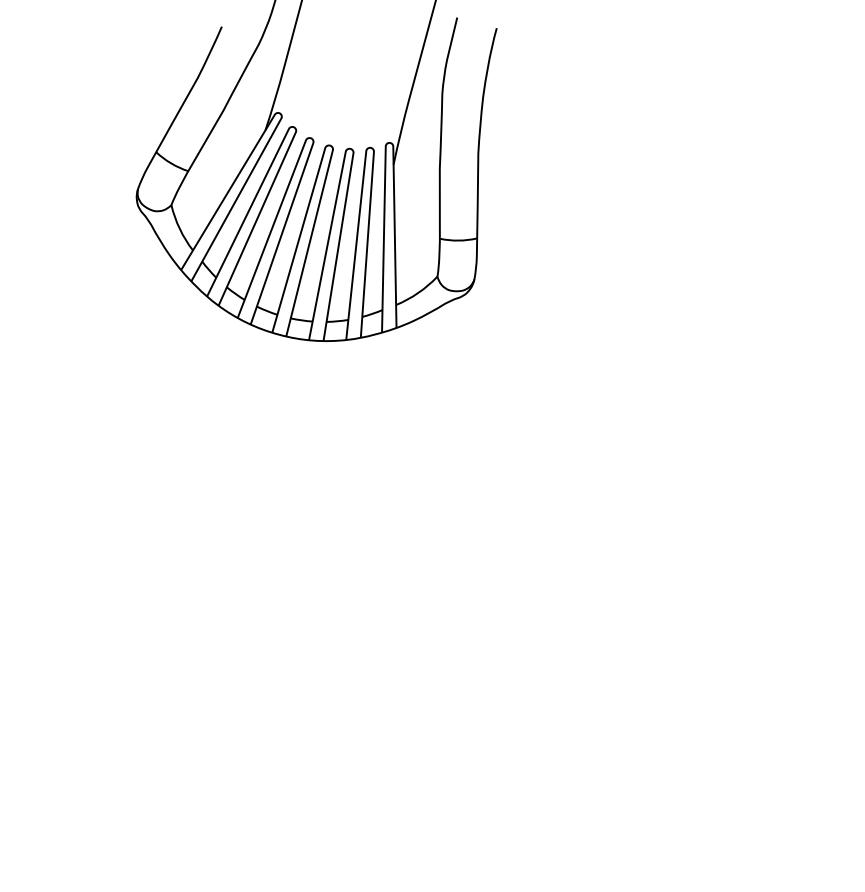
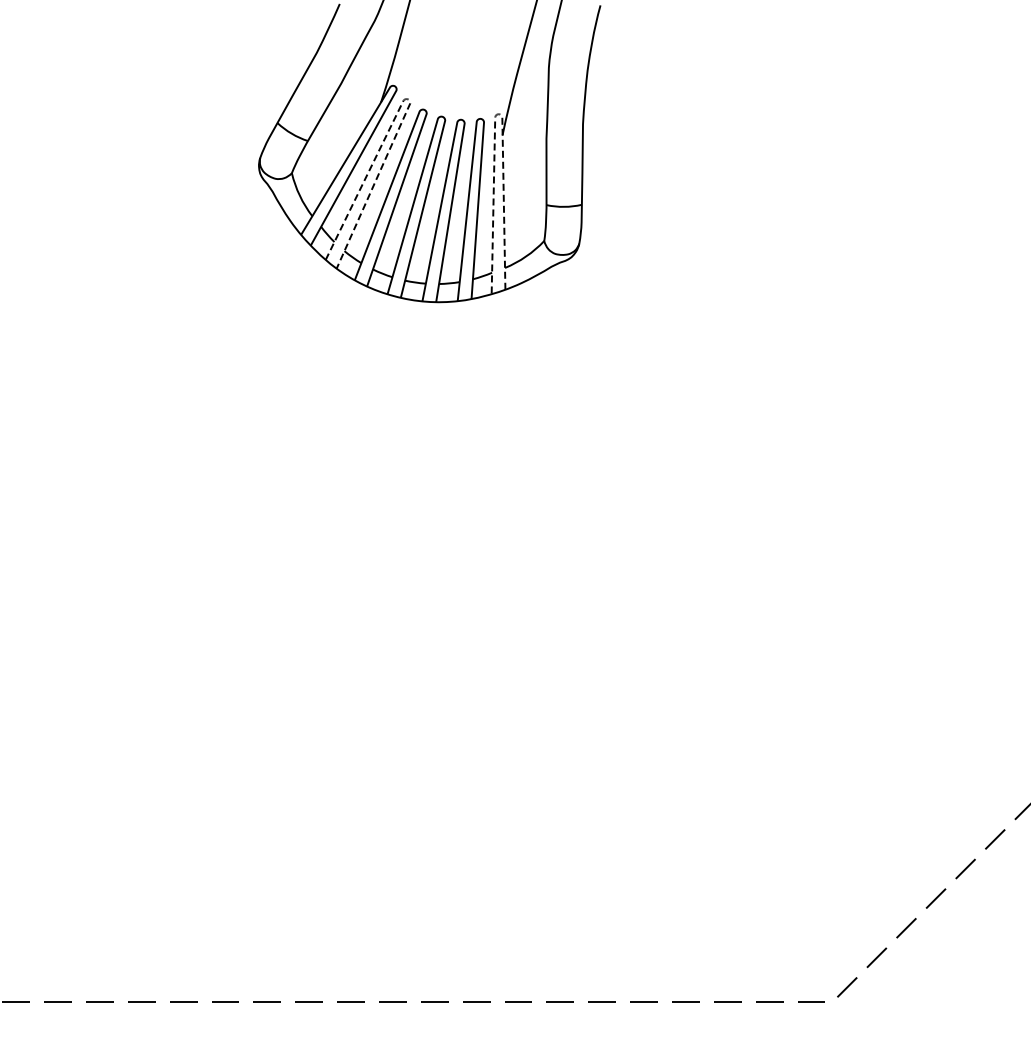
line: (294, 127) -> (408, 99), solid -> dashed
line: (388, 143) -> (497, 114), solid -> dashed

